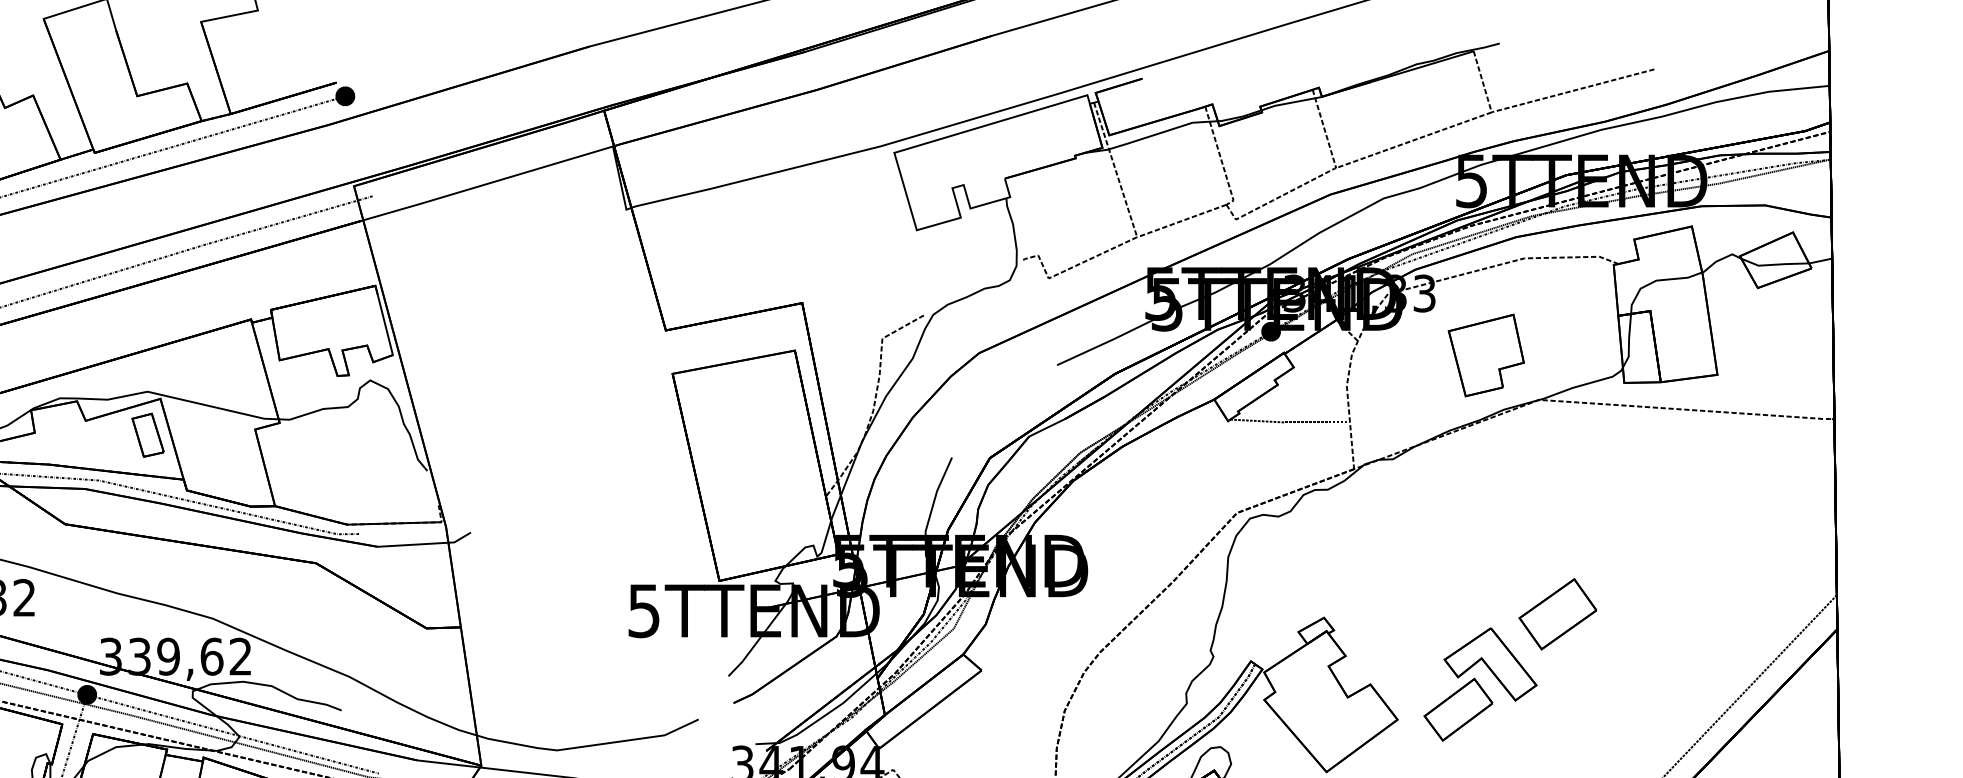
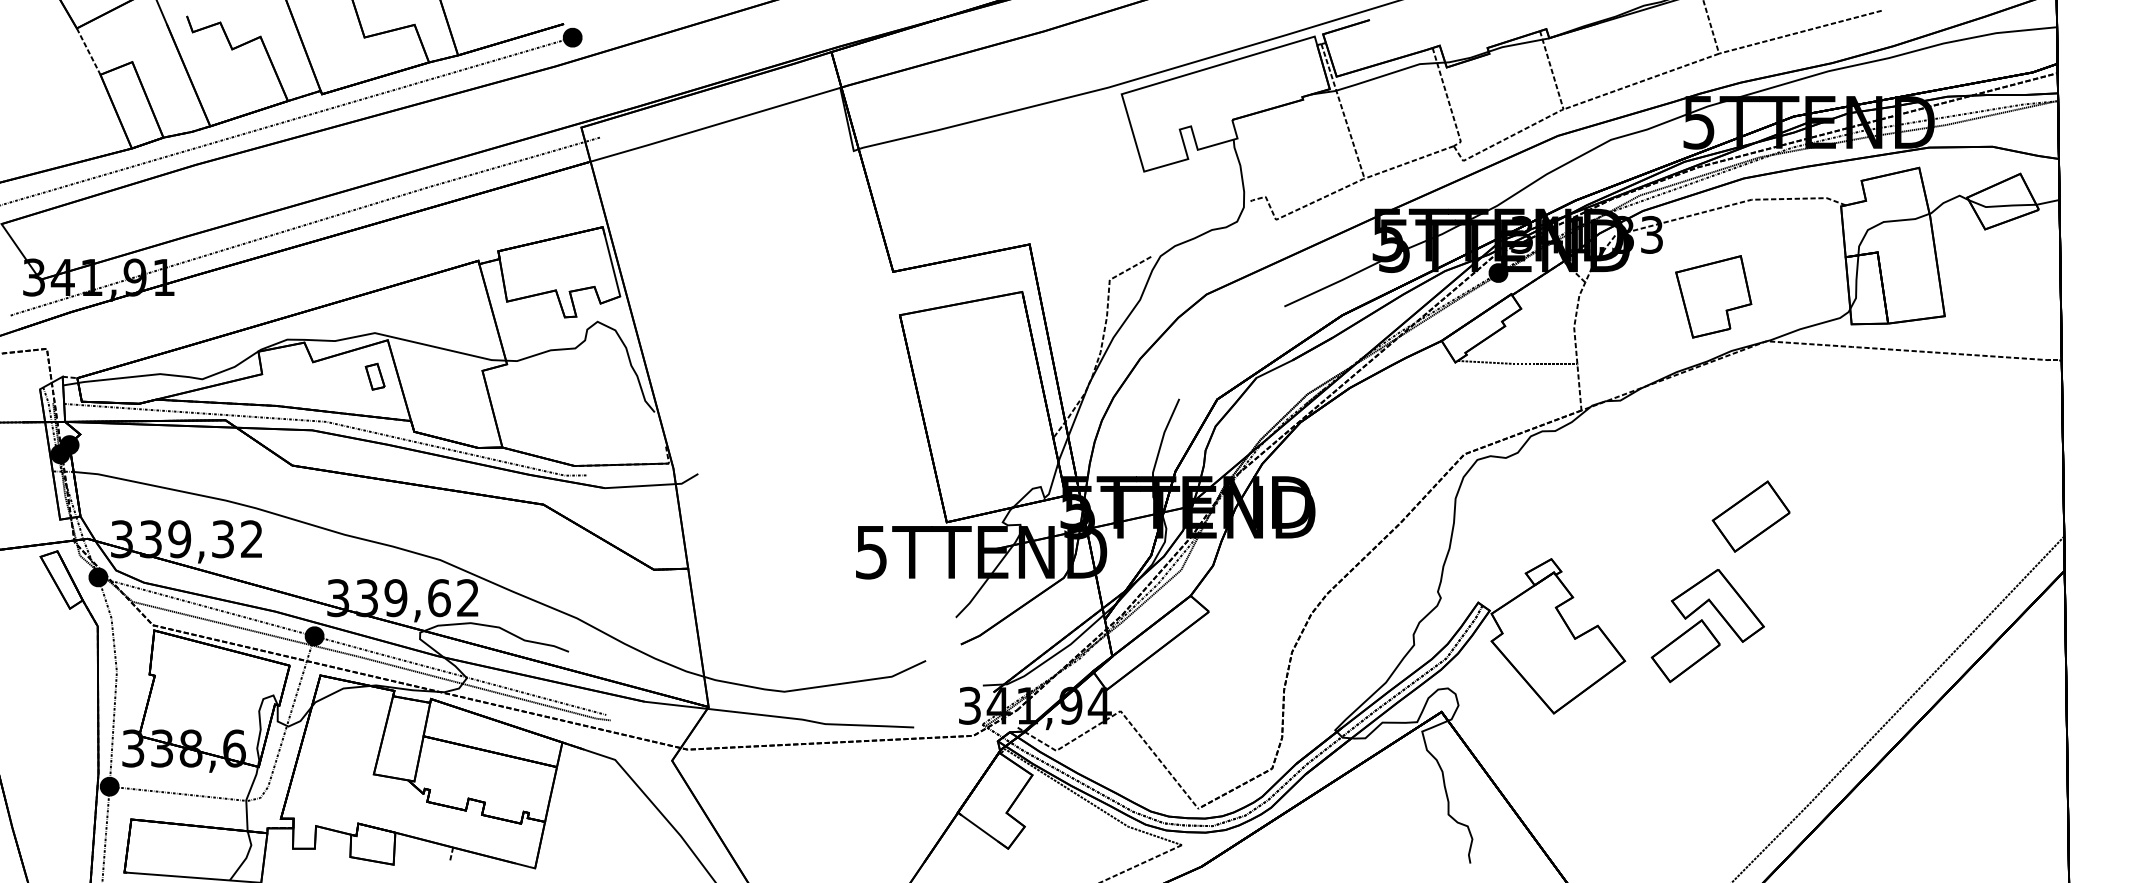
part: (147, 435) -> (374, 376), size x0.6
part: (1557, 614) -> (1750, 516), moved

